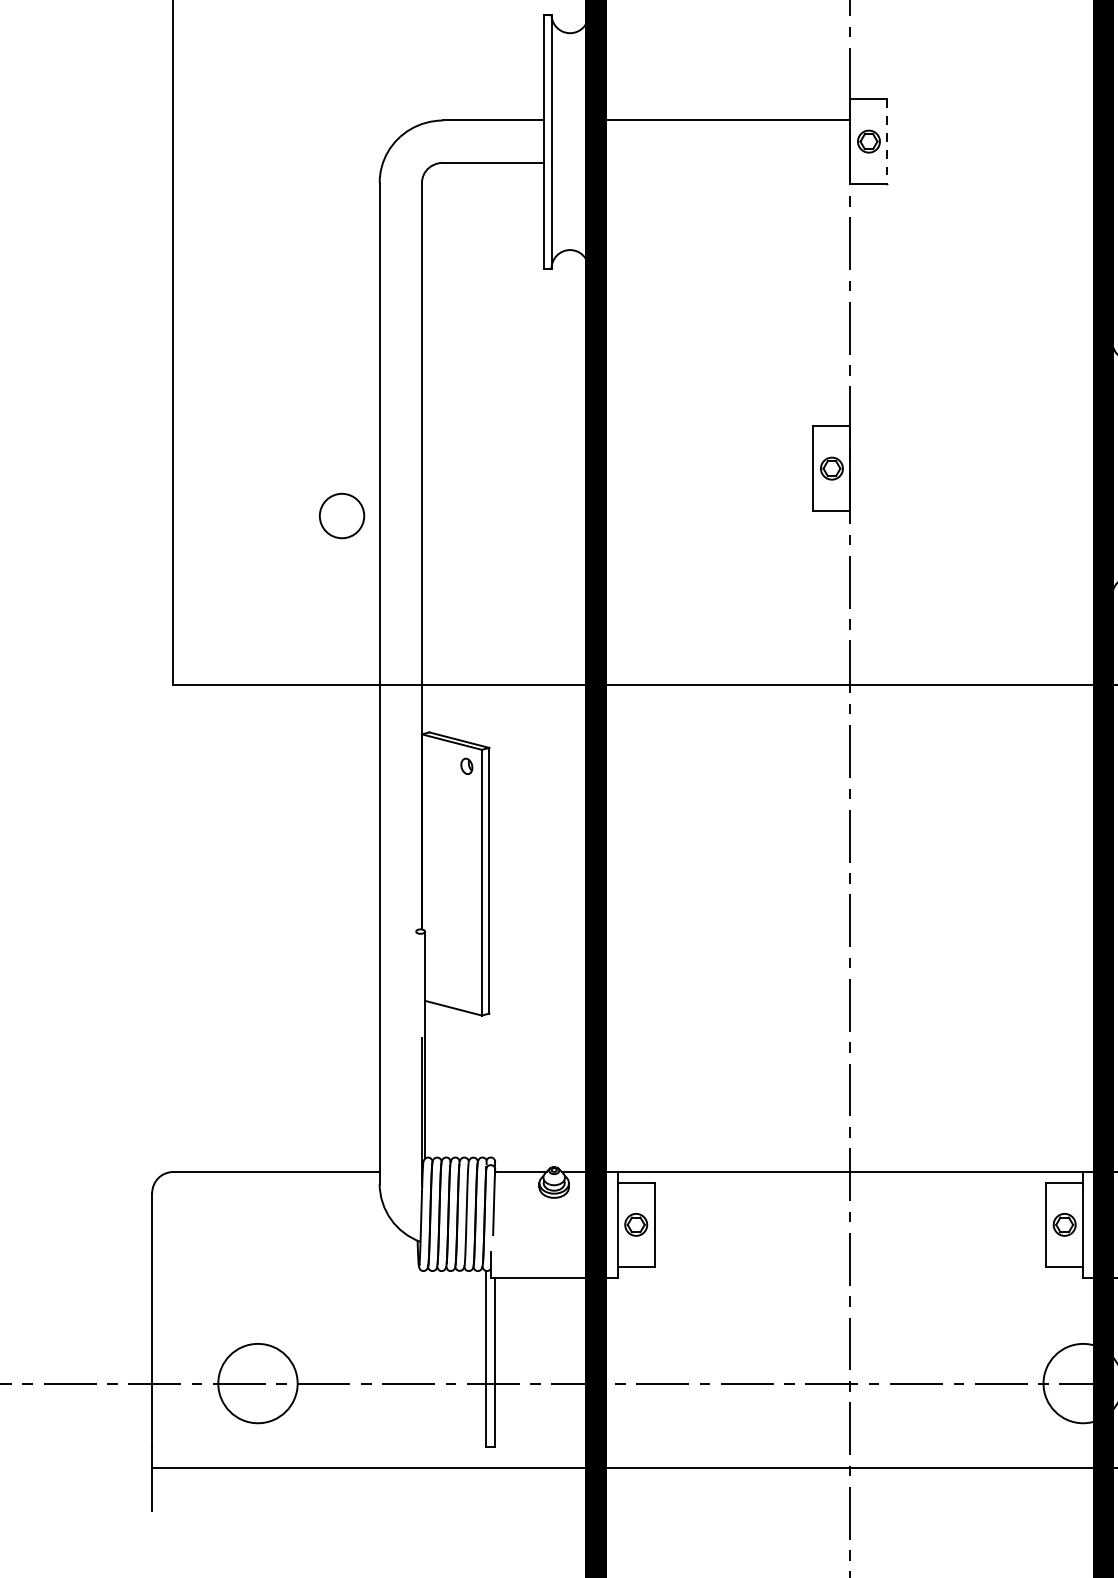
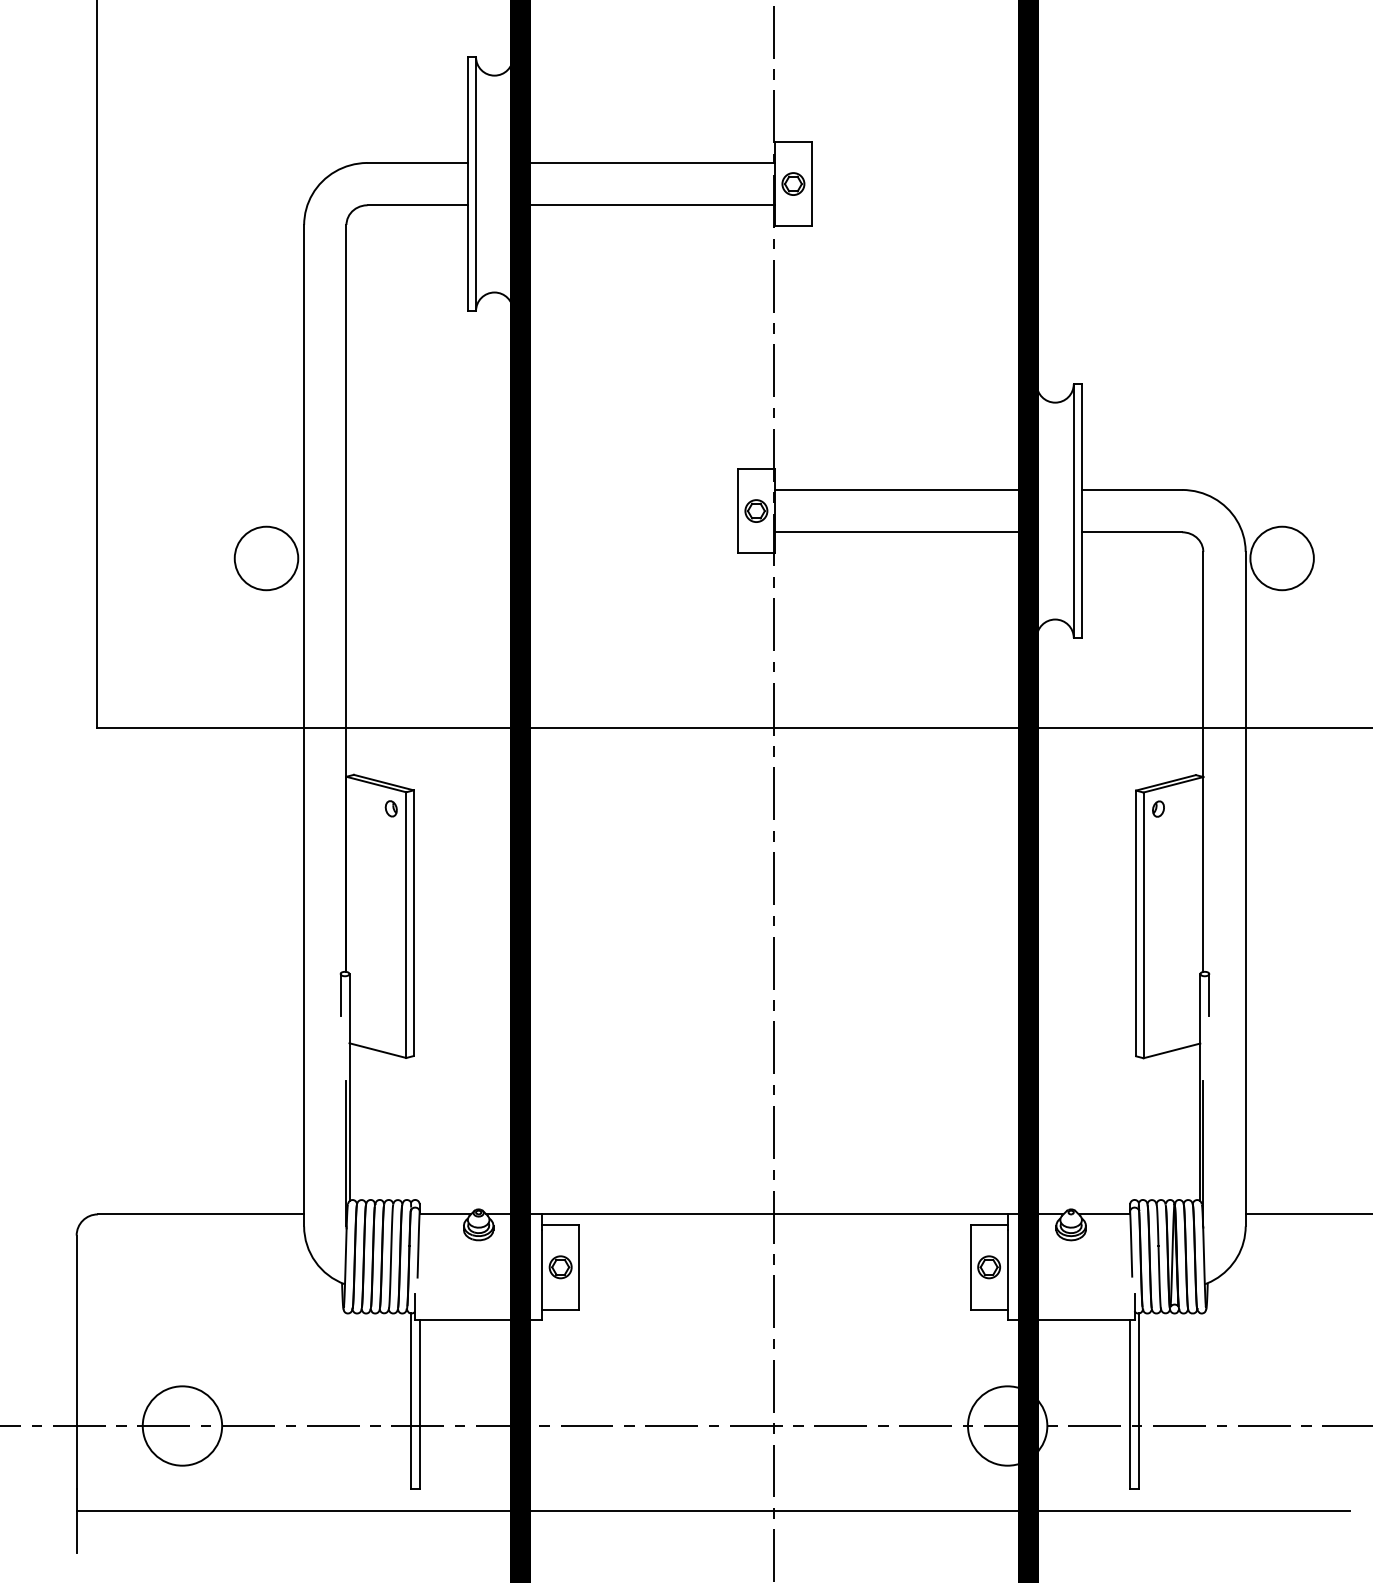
line: (887, 142) -> (811, 184), dashed -> solid
line: (723, 163) -> (647, 205), added
line: (977, 447) -> (901, 489), added
line: (977, 490) -> (901, 532), added
circle: (342, 516) -> (266, 558), size x1.43
line: (416, 952) -> (340, 994), added

